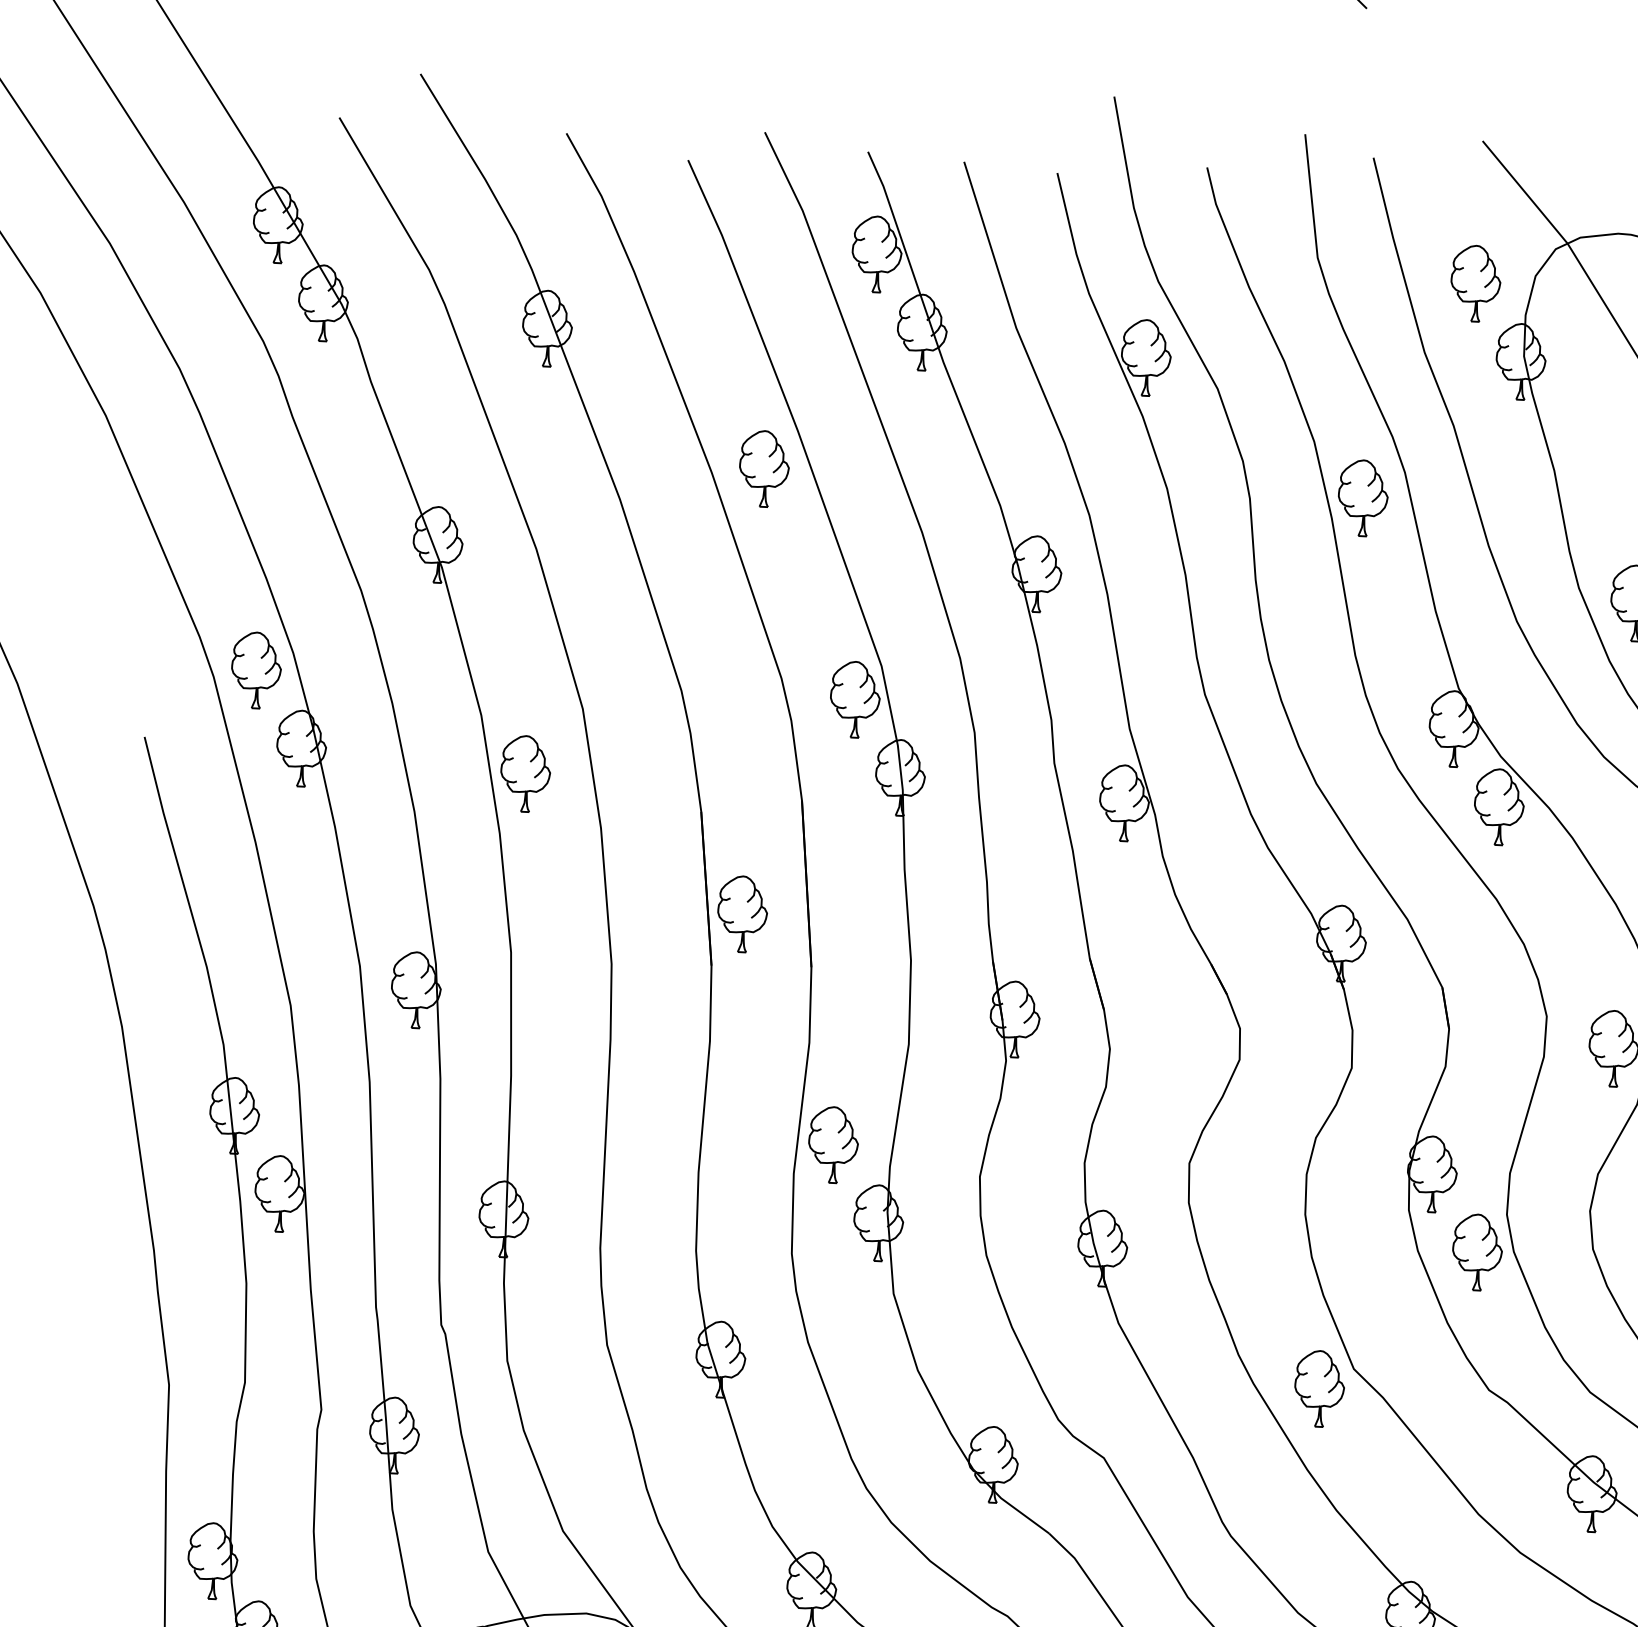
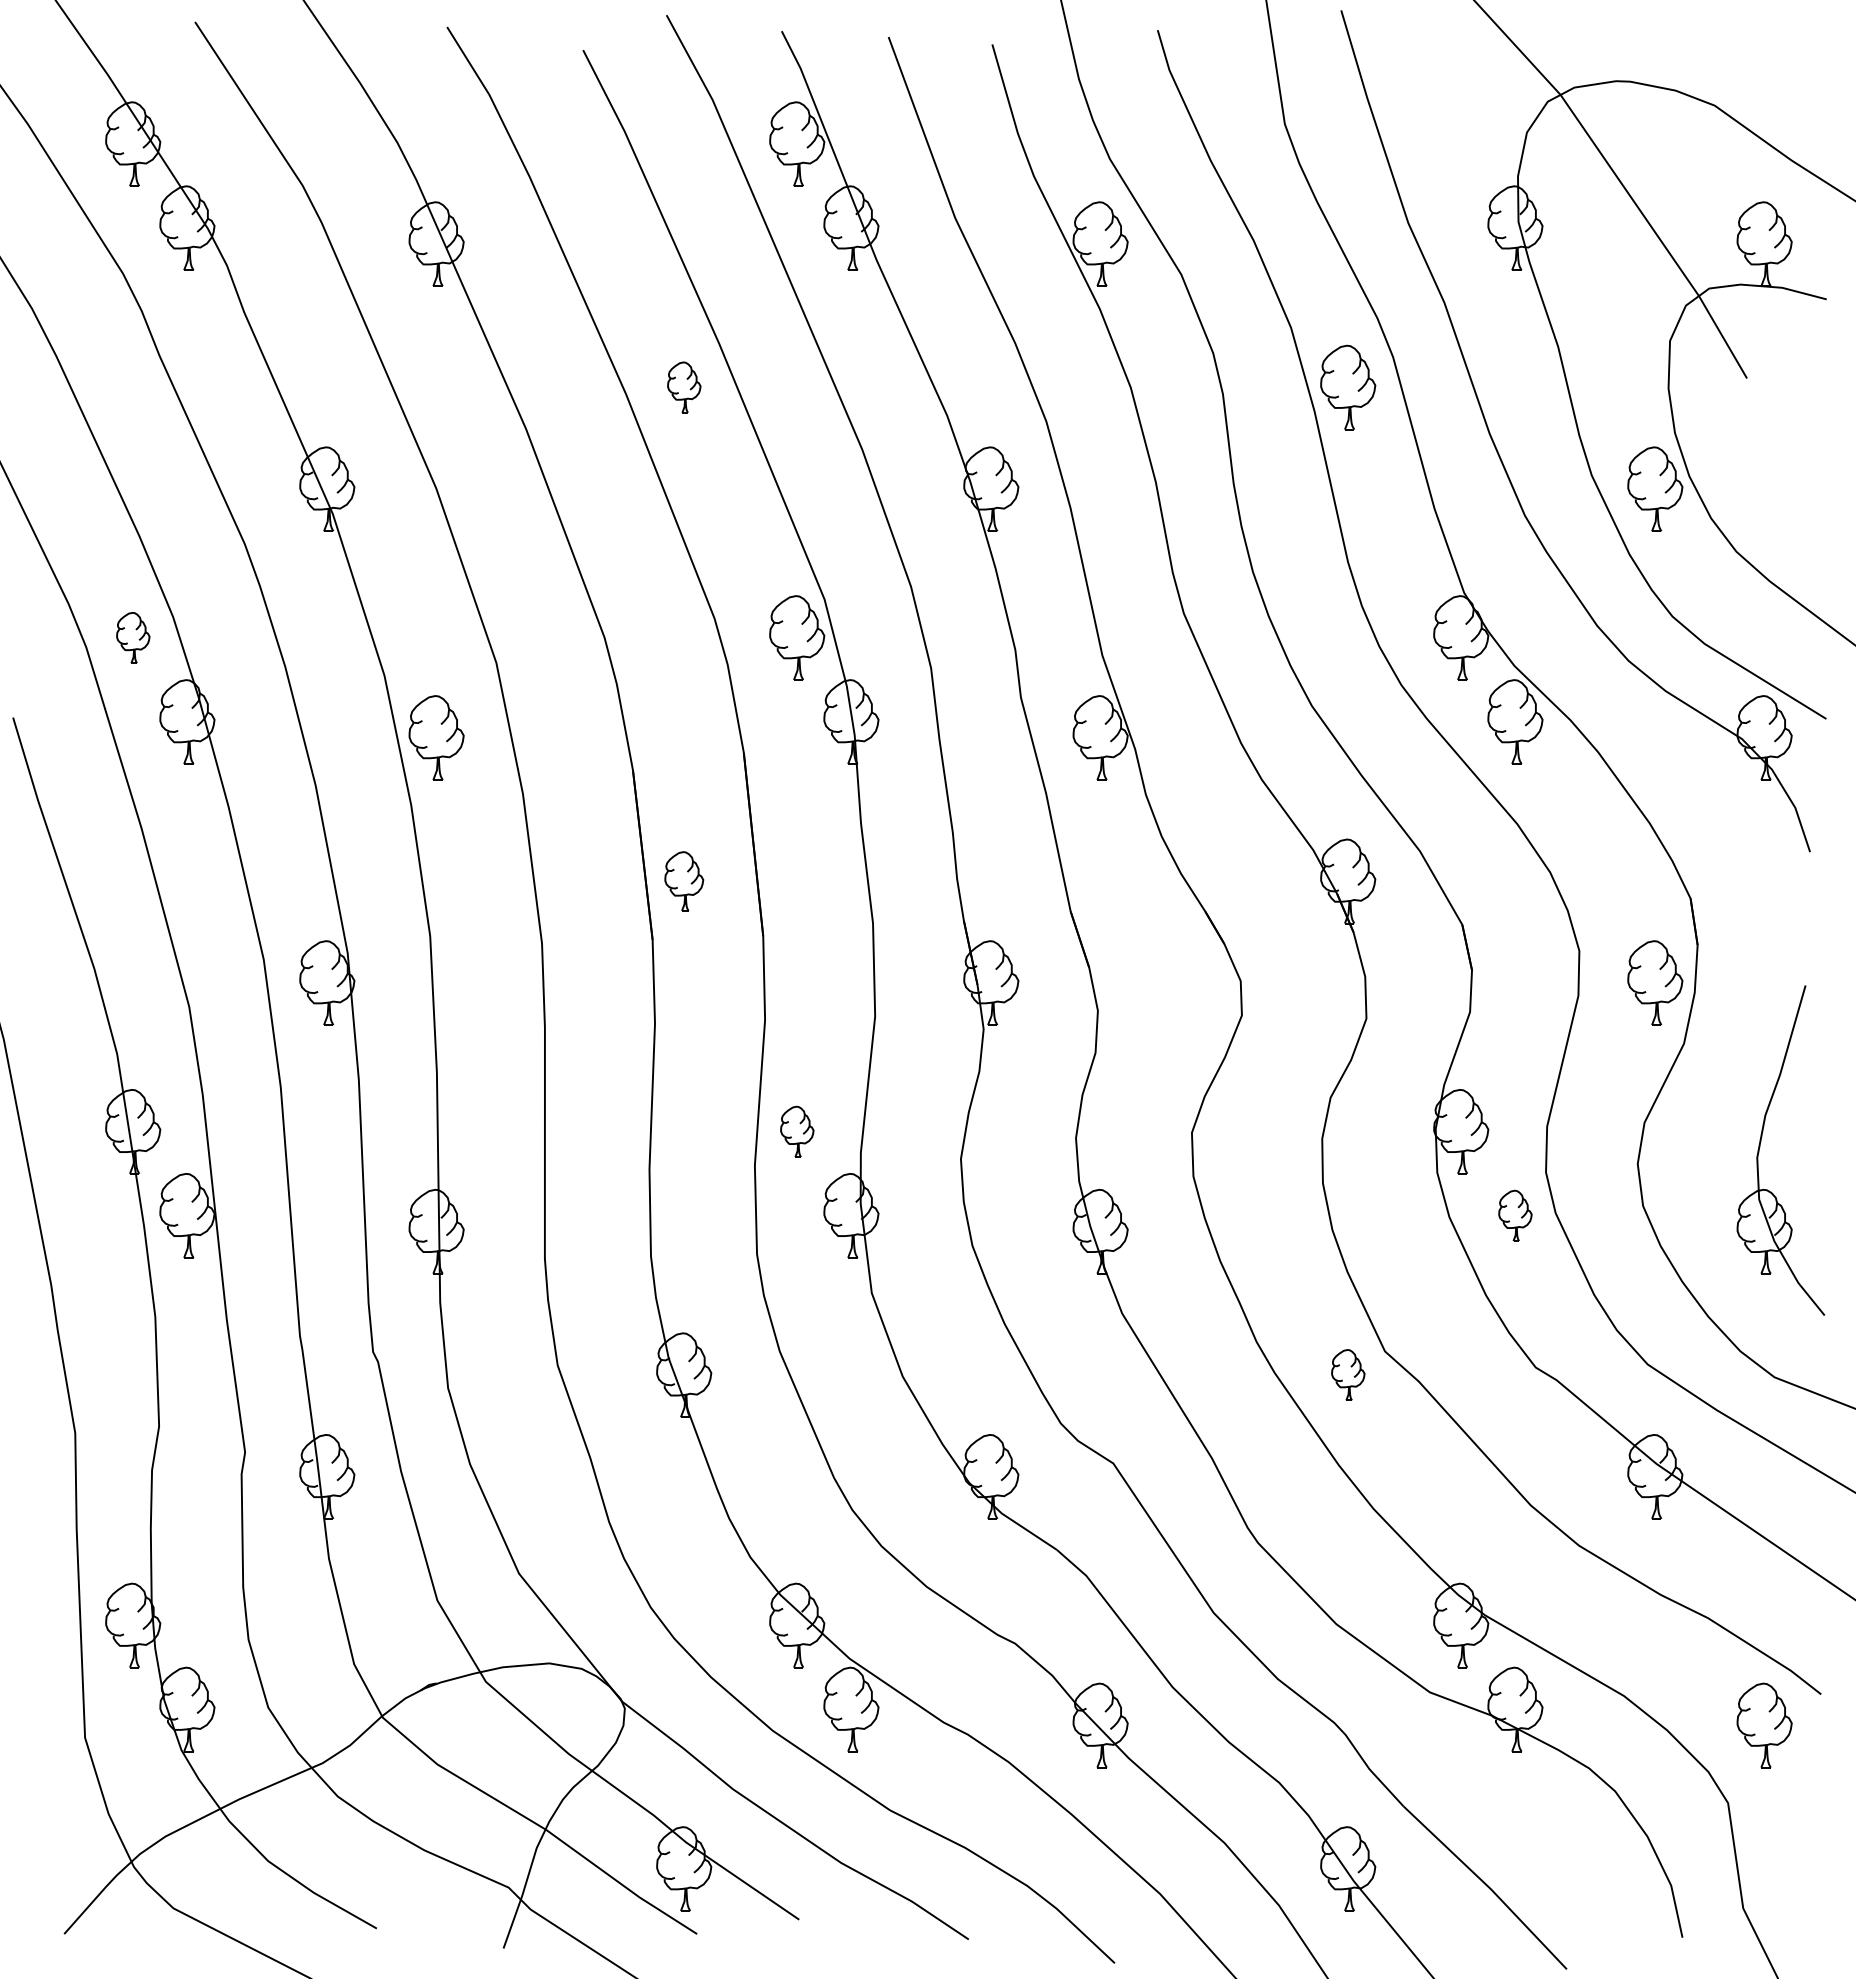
part: (1476, 283) -> (1461, 143), removed
part: (764, 468) -> (684, 387), size x0.6
part: (256, 669) -> (133, 637), size x0.6
part: (742, 914) -> (684, 881), size x0.7
part: (833, 1144) -> (797, 1131), size x0.6
part: (1477, 1252) -> (1515, 1215), size x0.6
part: (1319, 1388) -> (1348, 1374), size x0.6

